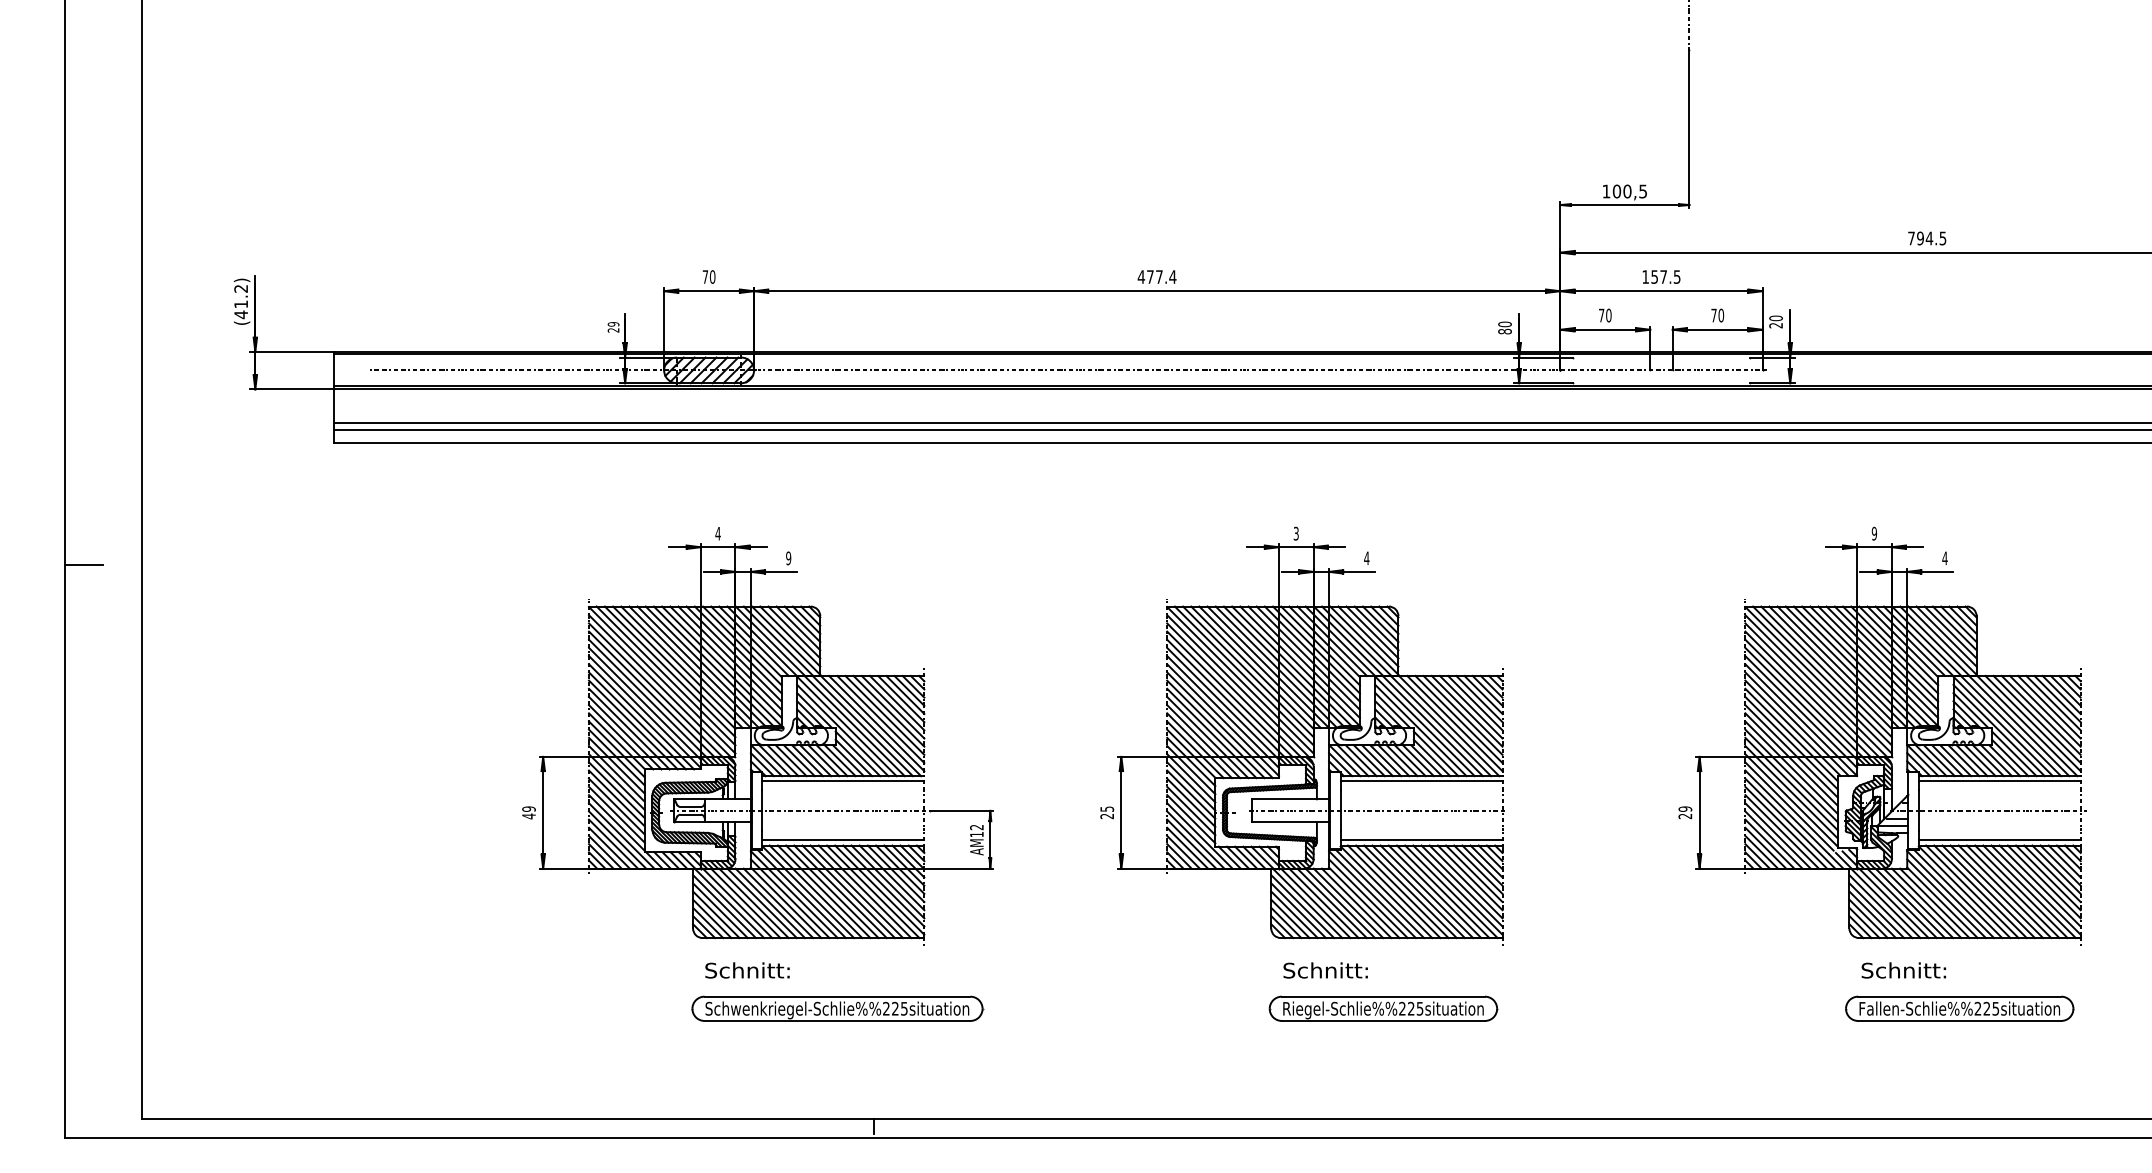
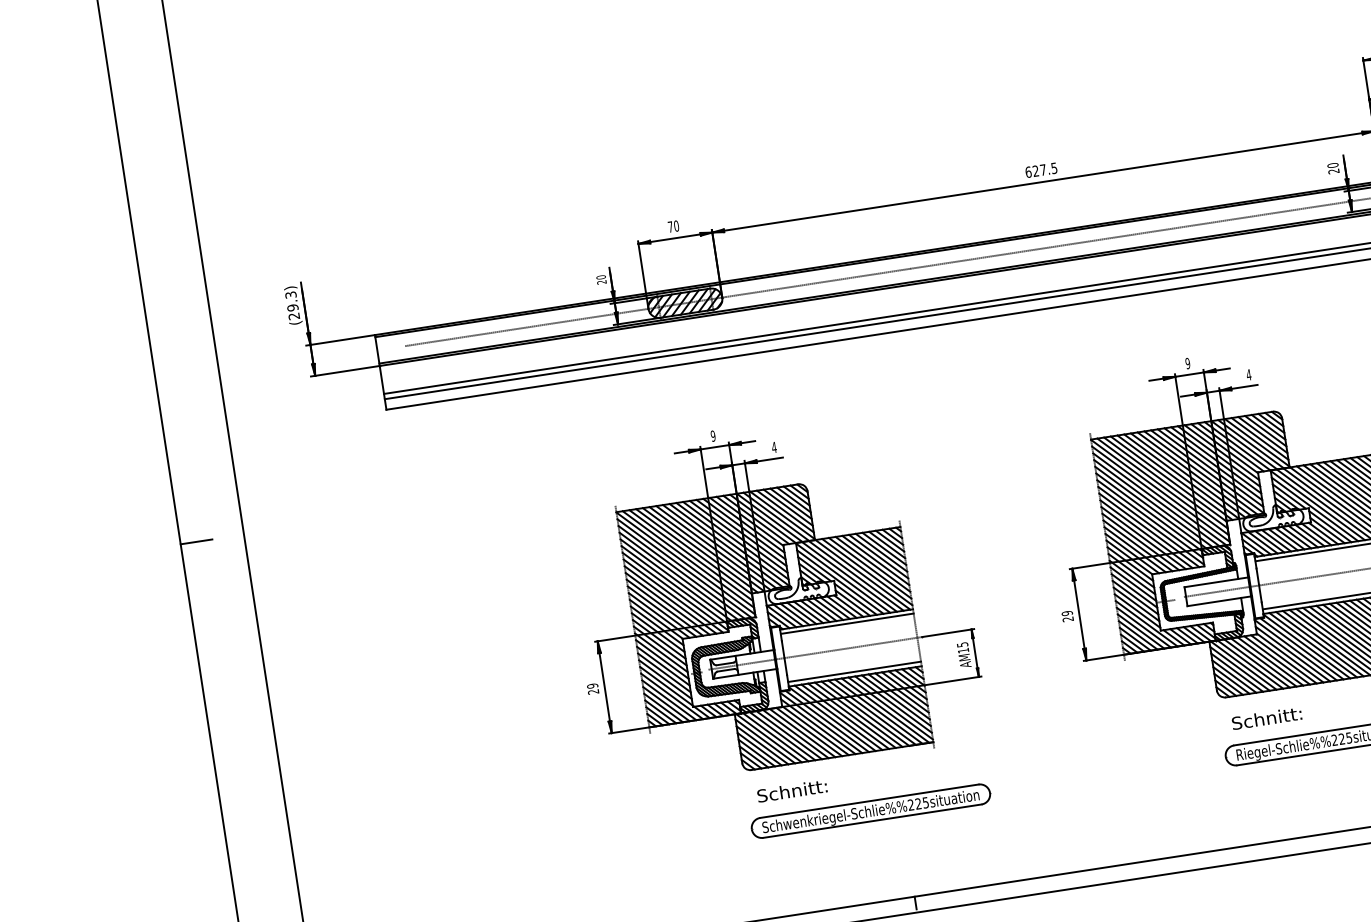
text: (1156, 276) -> (1040, 169), 477.4 -> 627.5
text: (241, 302) -> (292, 306), (41.2) -> (29.3)
text: (613, 324) -> (601, 277), 29 -> 20
text: (1504, 331) -> (1333, 171), 80 -> 20
text: (717, 533) -> (712, 436), 4 -> 9
text: (1295, 533) -> (1187, 363), 3 -> 9
text: (788, 558) -> (774, 447), 9 -> 4
text: (1106, 808) -> (1066, 612), 25 -> 29
text: (528, 816) -> (593, 692), 49 -> 29
text: (976, 827) -> (962, 644), AM12 -> AM15

